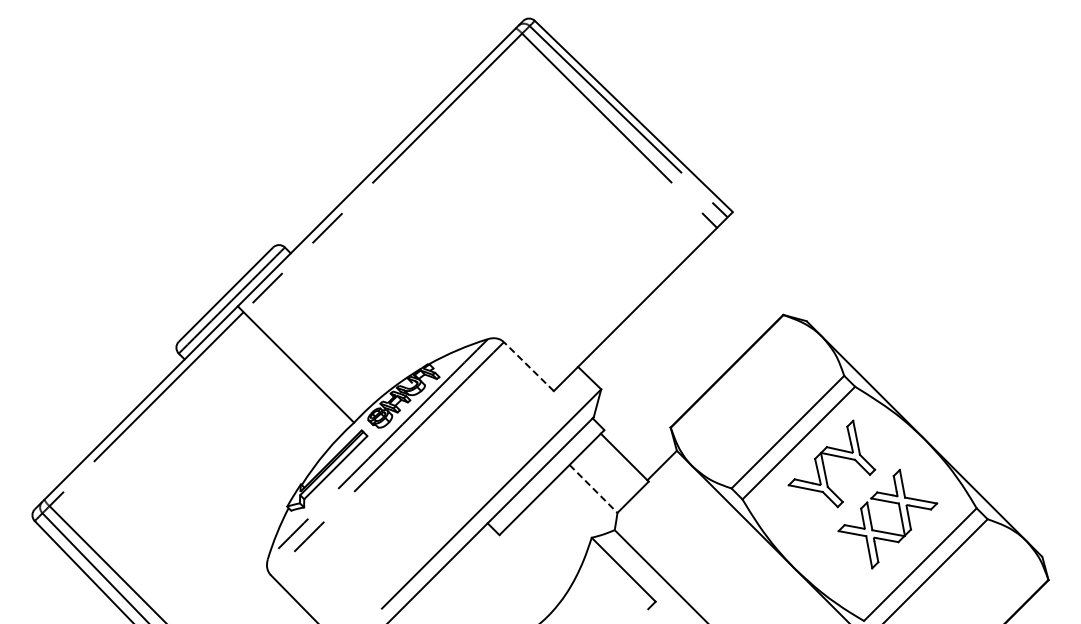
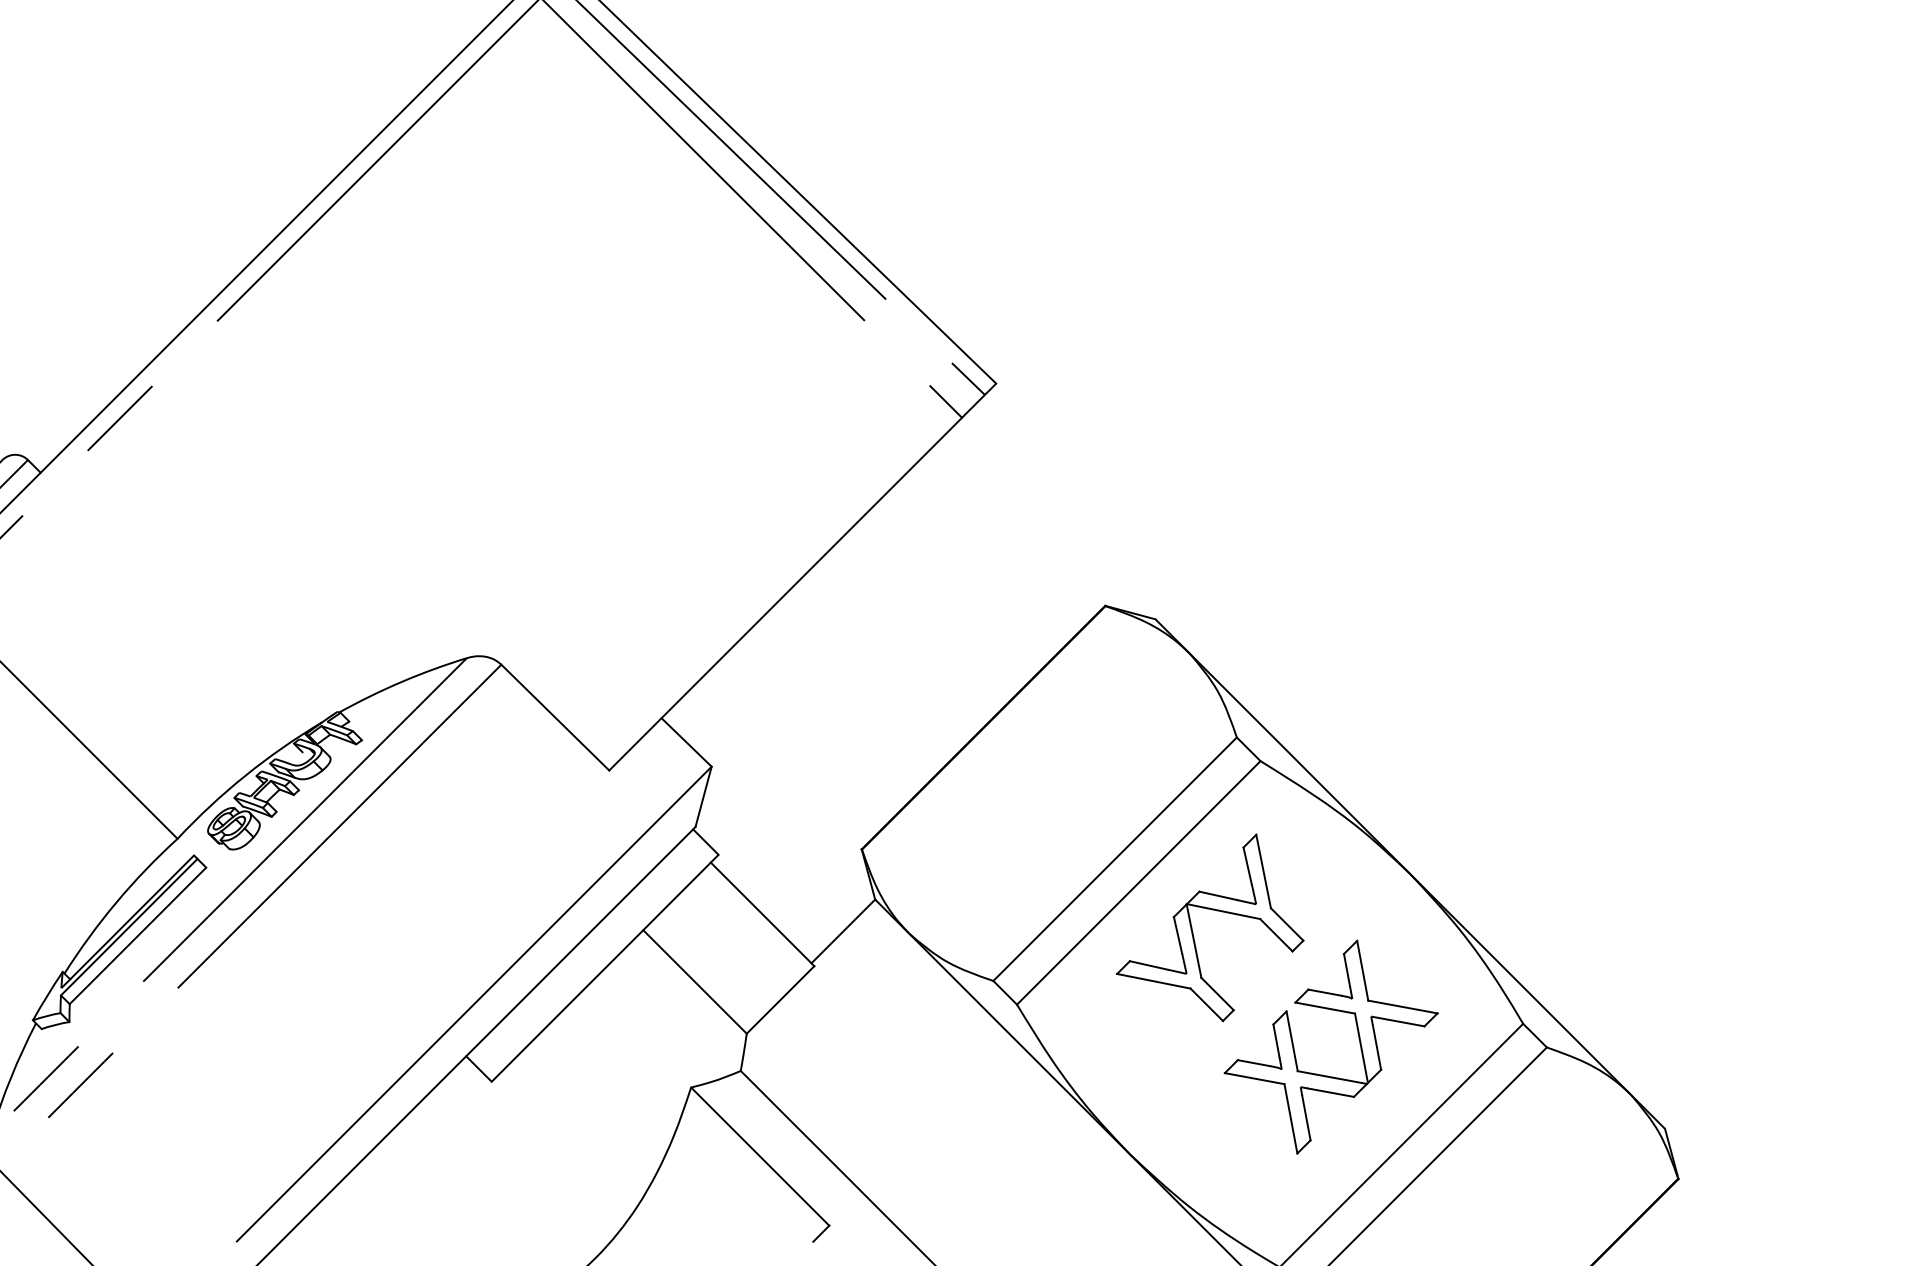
line: (528, 366) -> (554, 717), dashed -> solid
line: (593, 488) -> (694, 980), dashed -> solid

